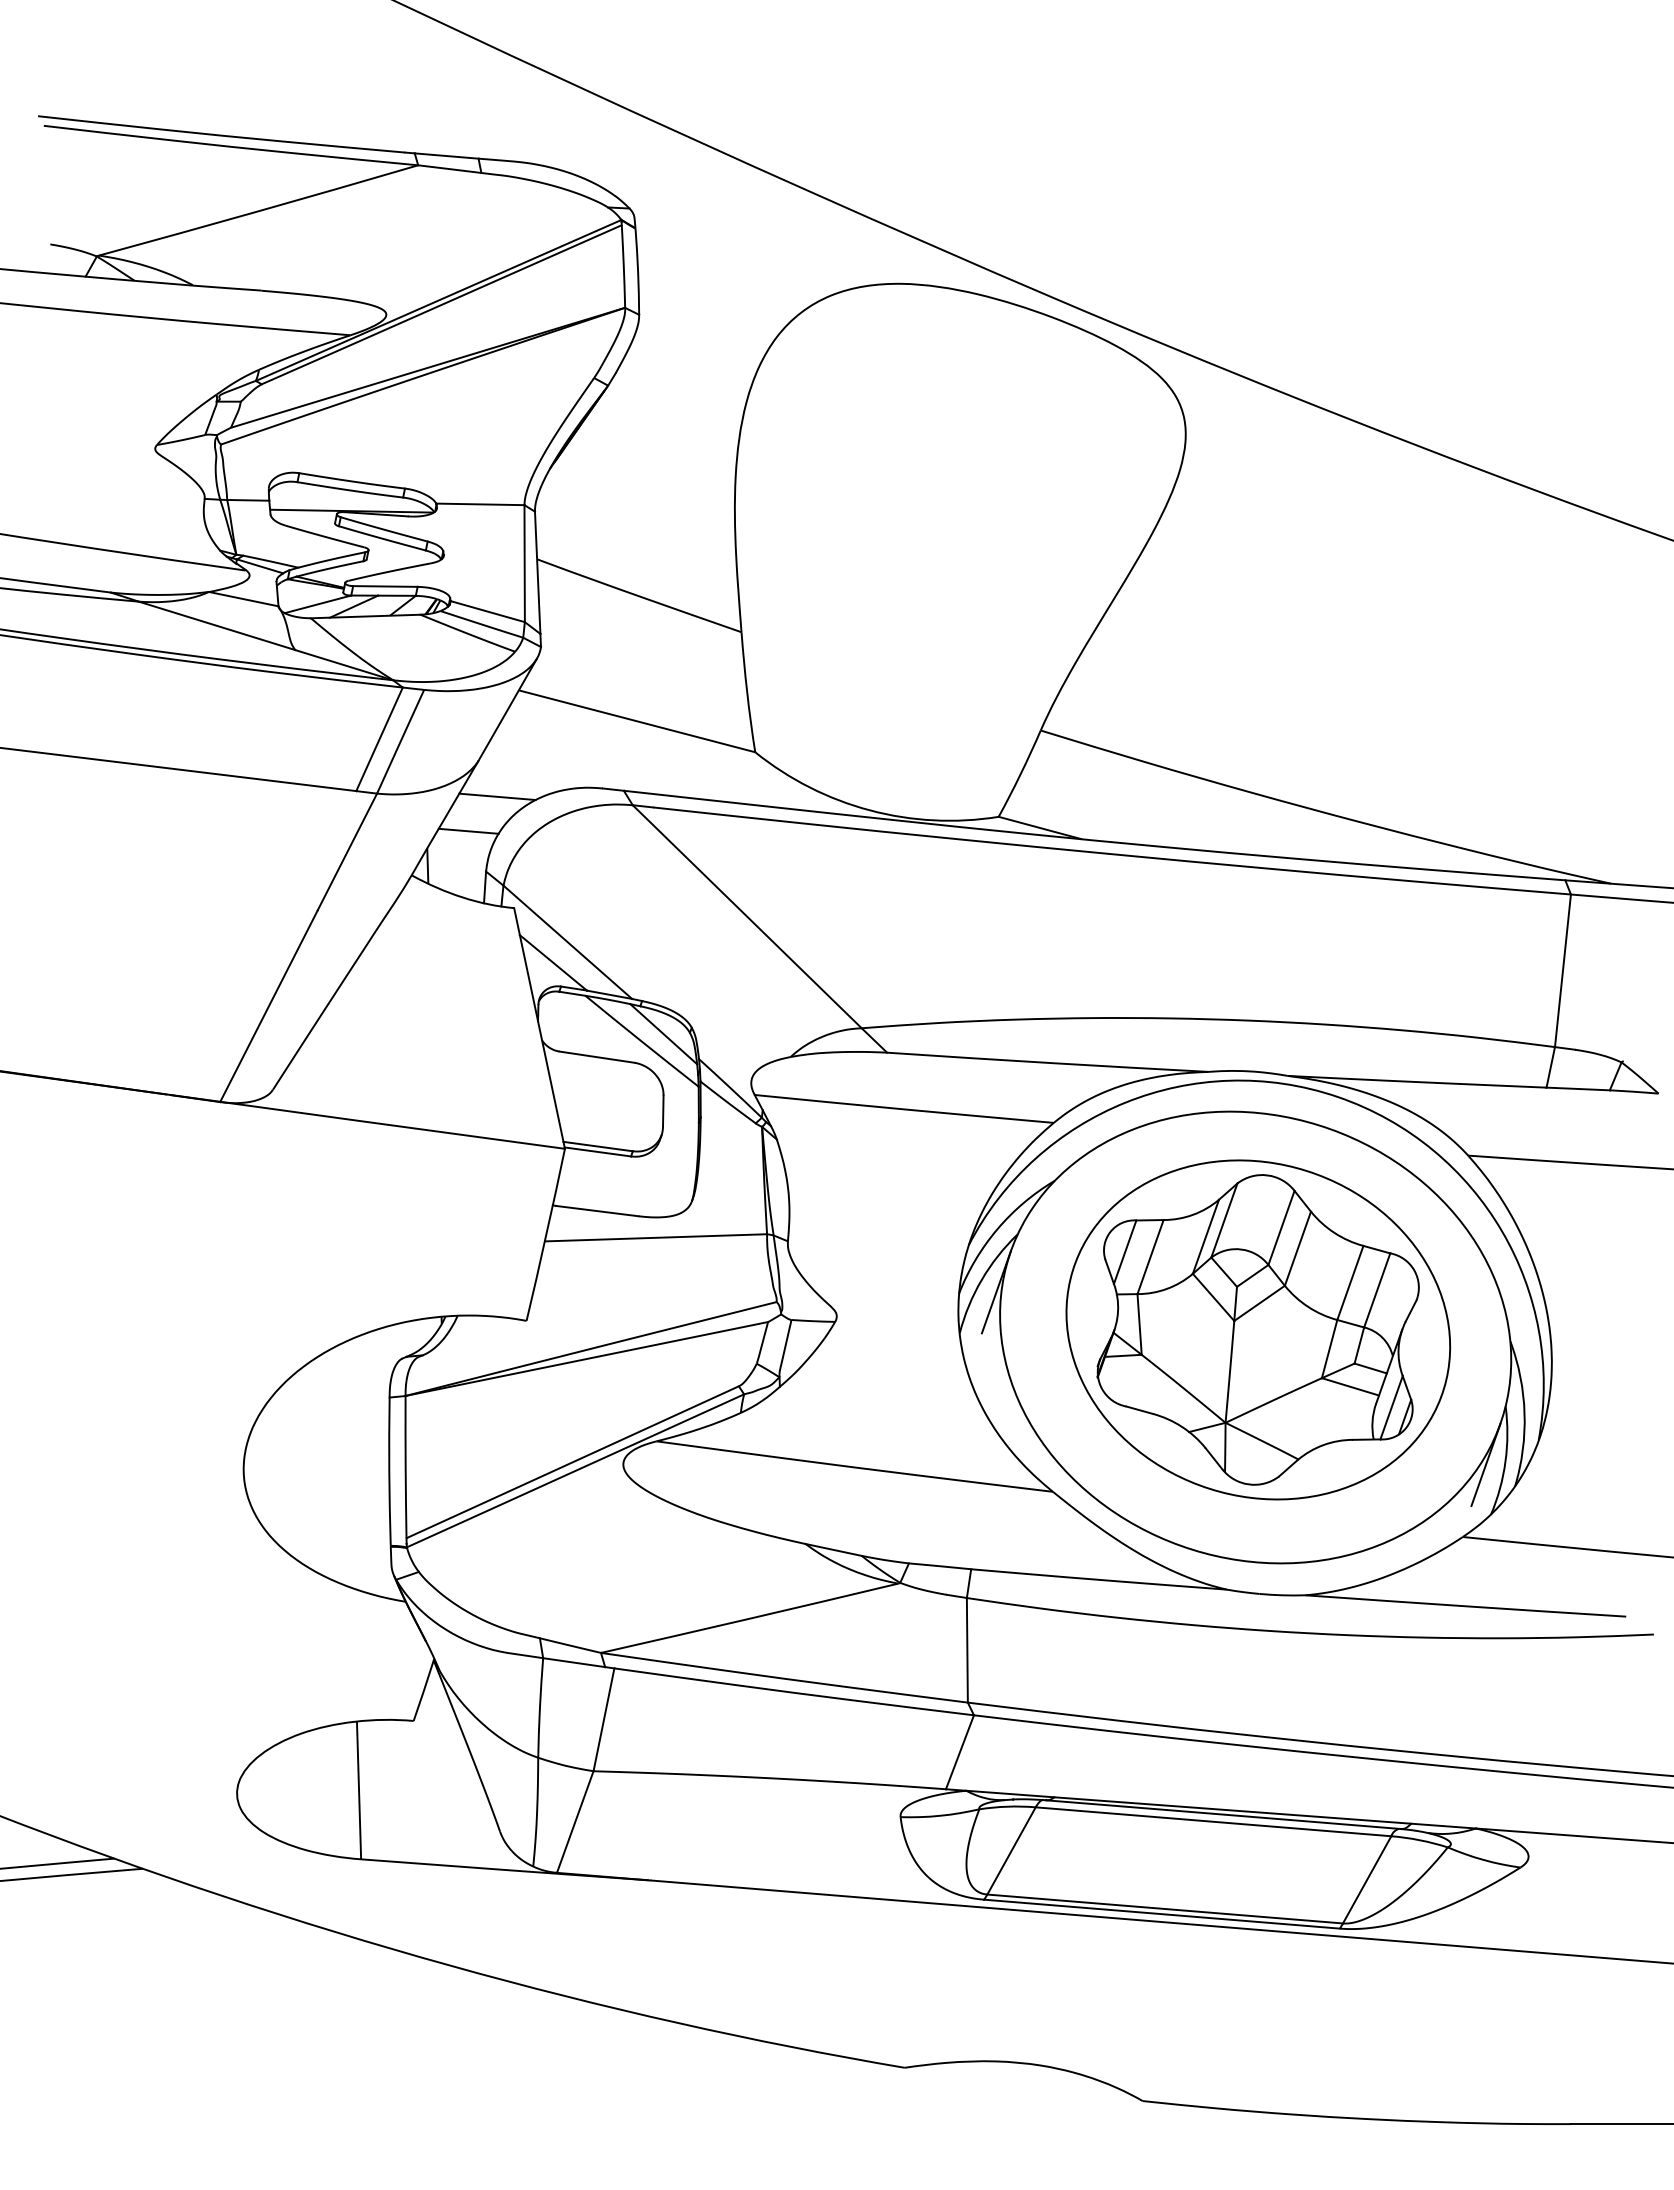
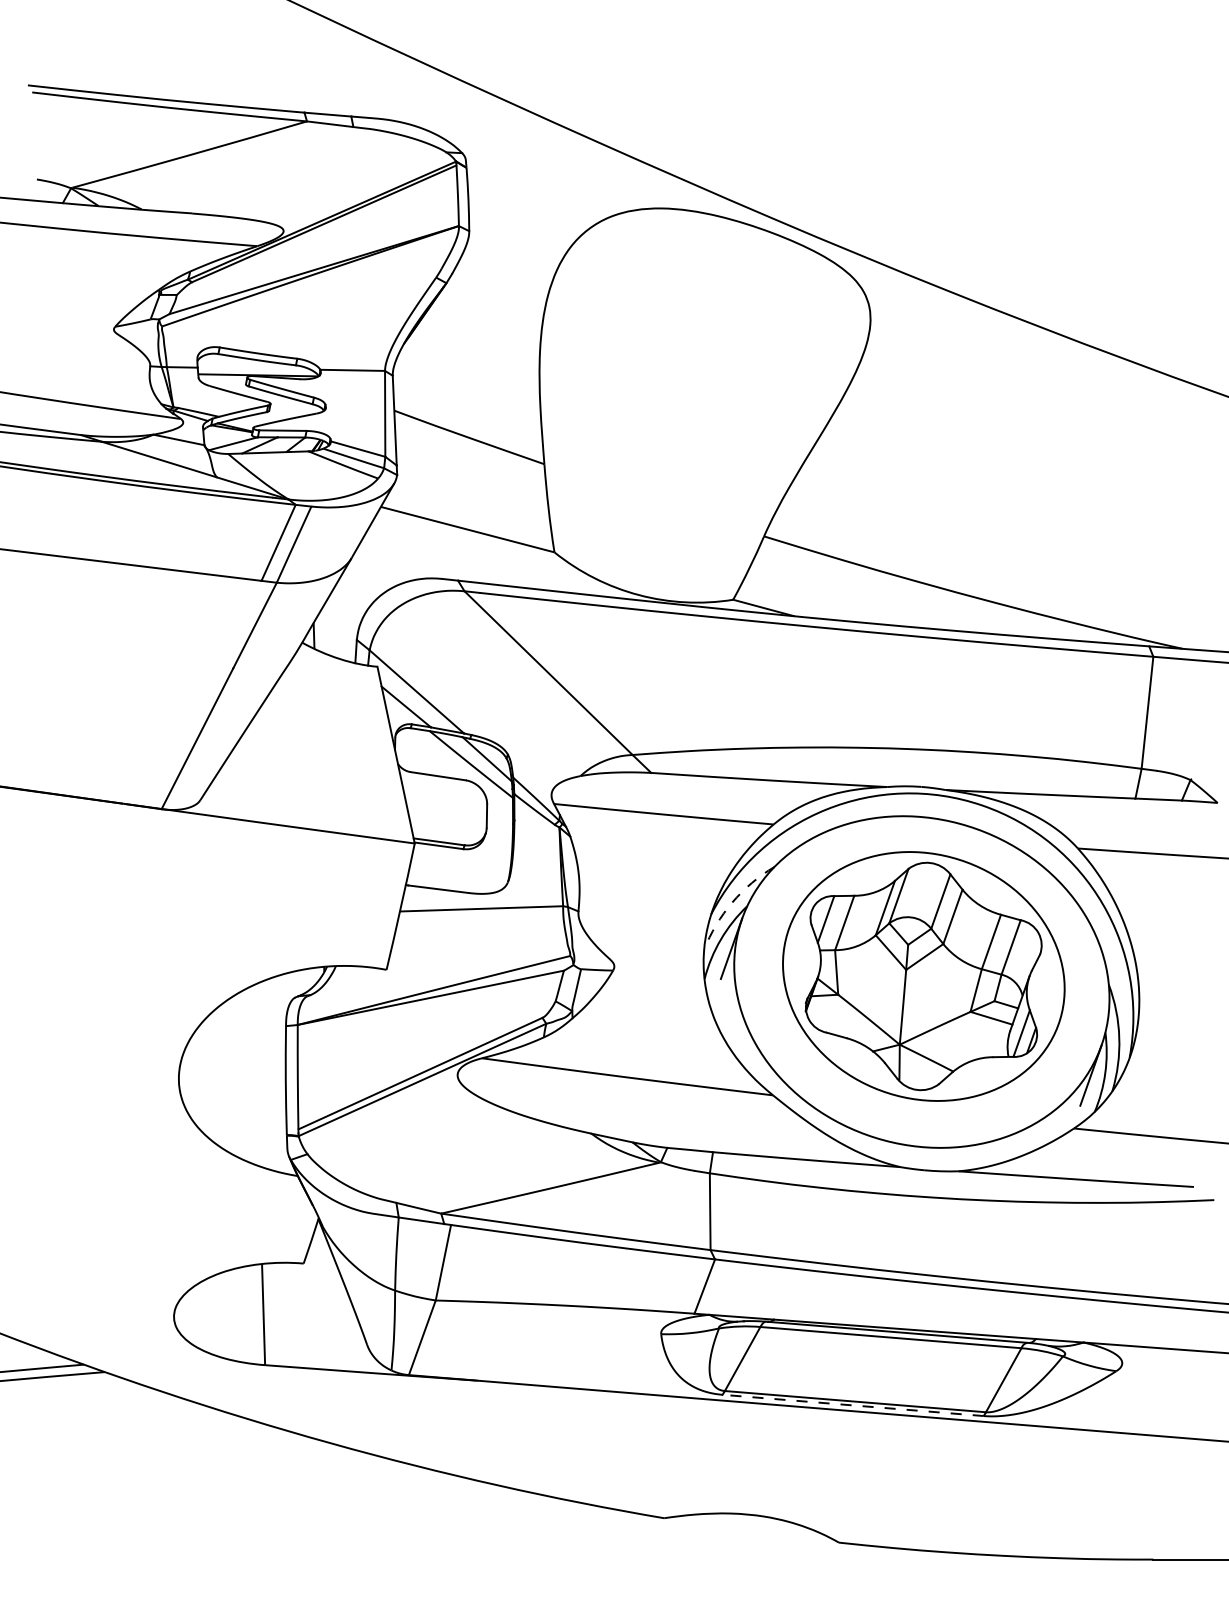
line: (497, 796) -> (365, 584), removed
line: (468, 830) -> (343, 609), removed
arc: (997, 1229) -> (732, 902), solid -> dashed
line: (1161, 1914) -> (852, 1405), solid -> dashed

